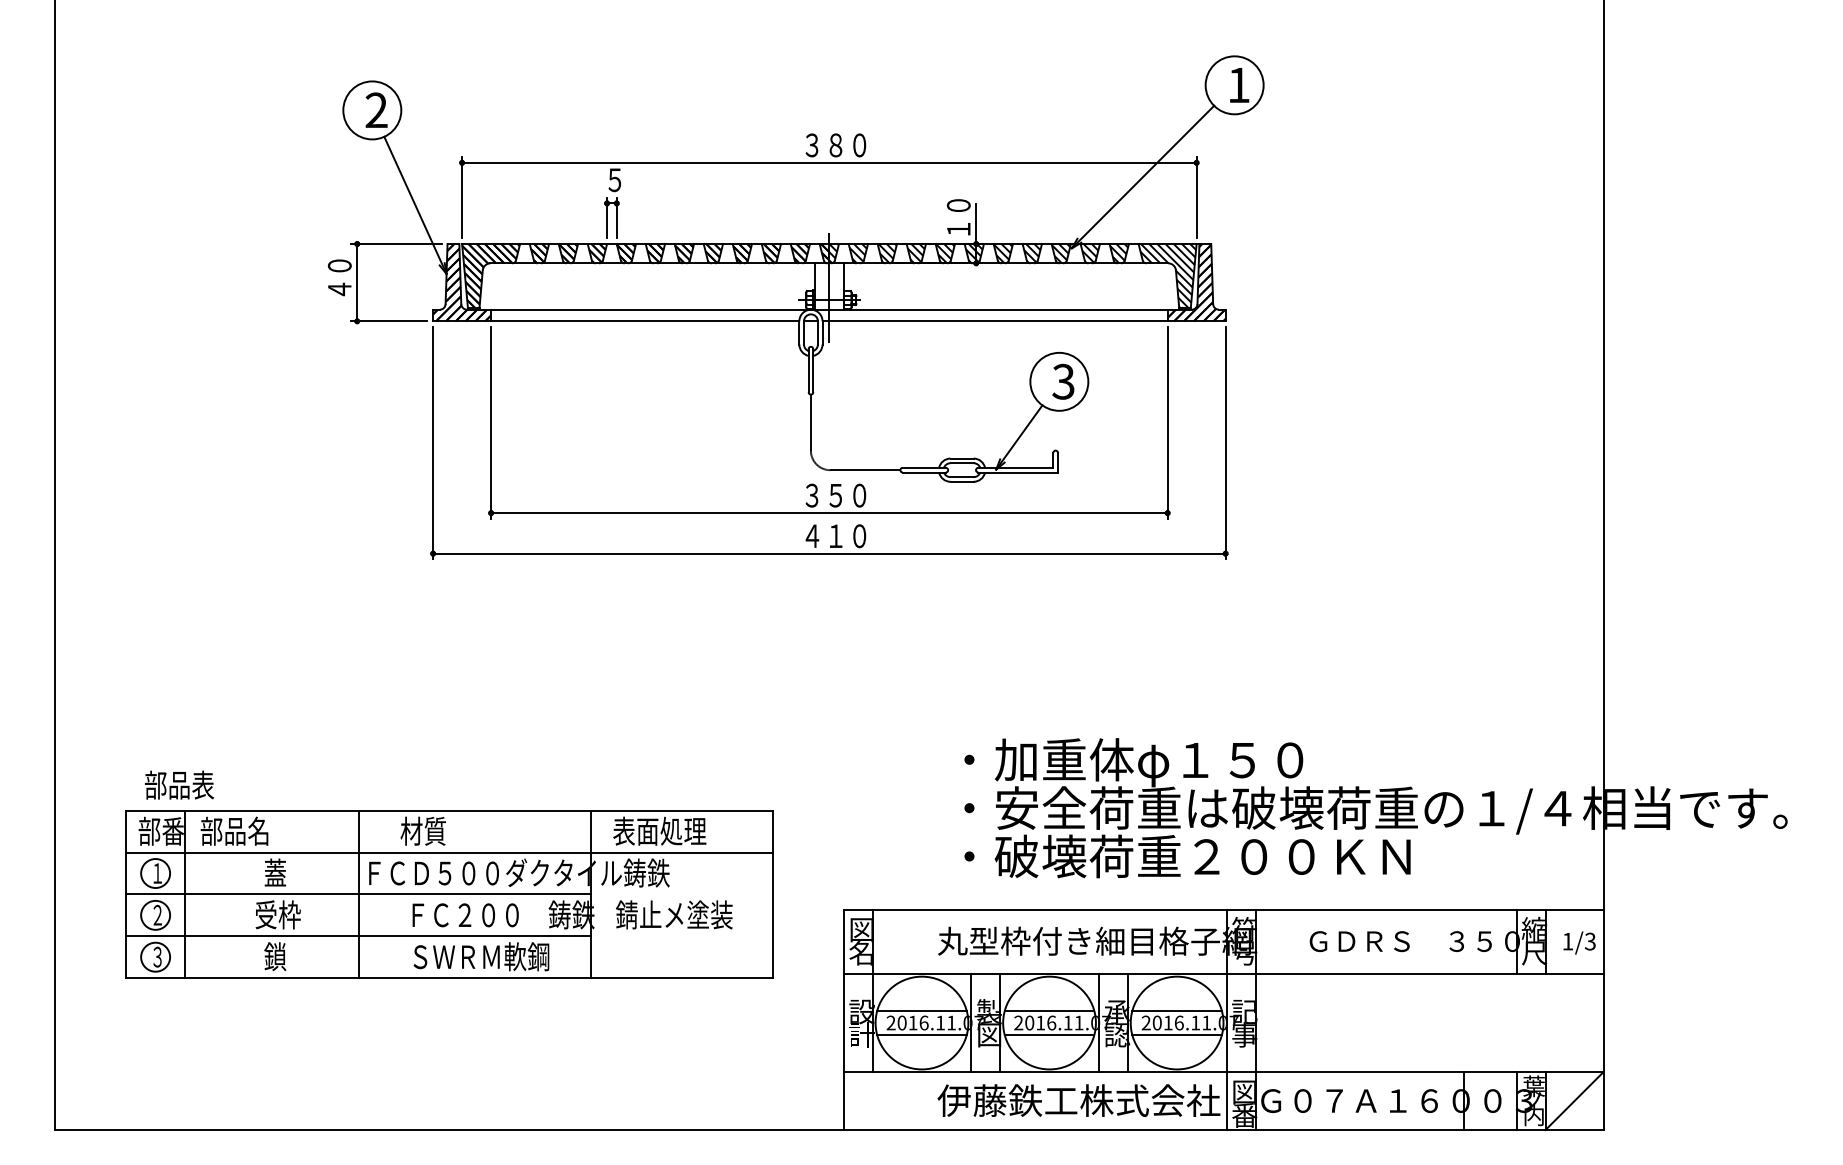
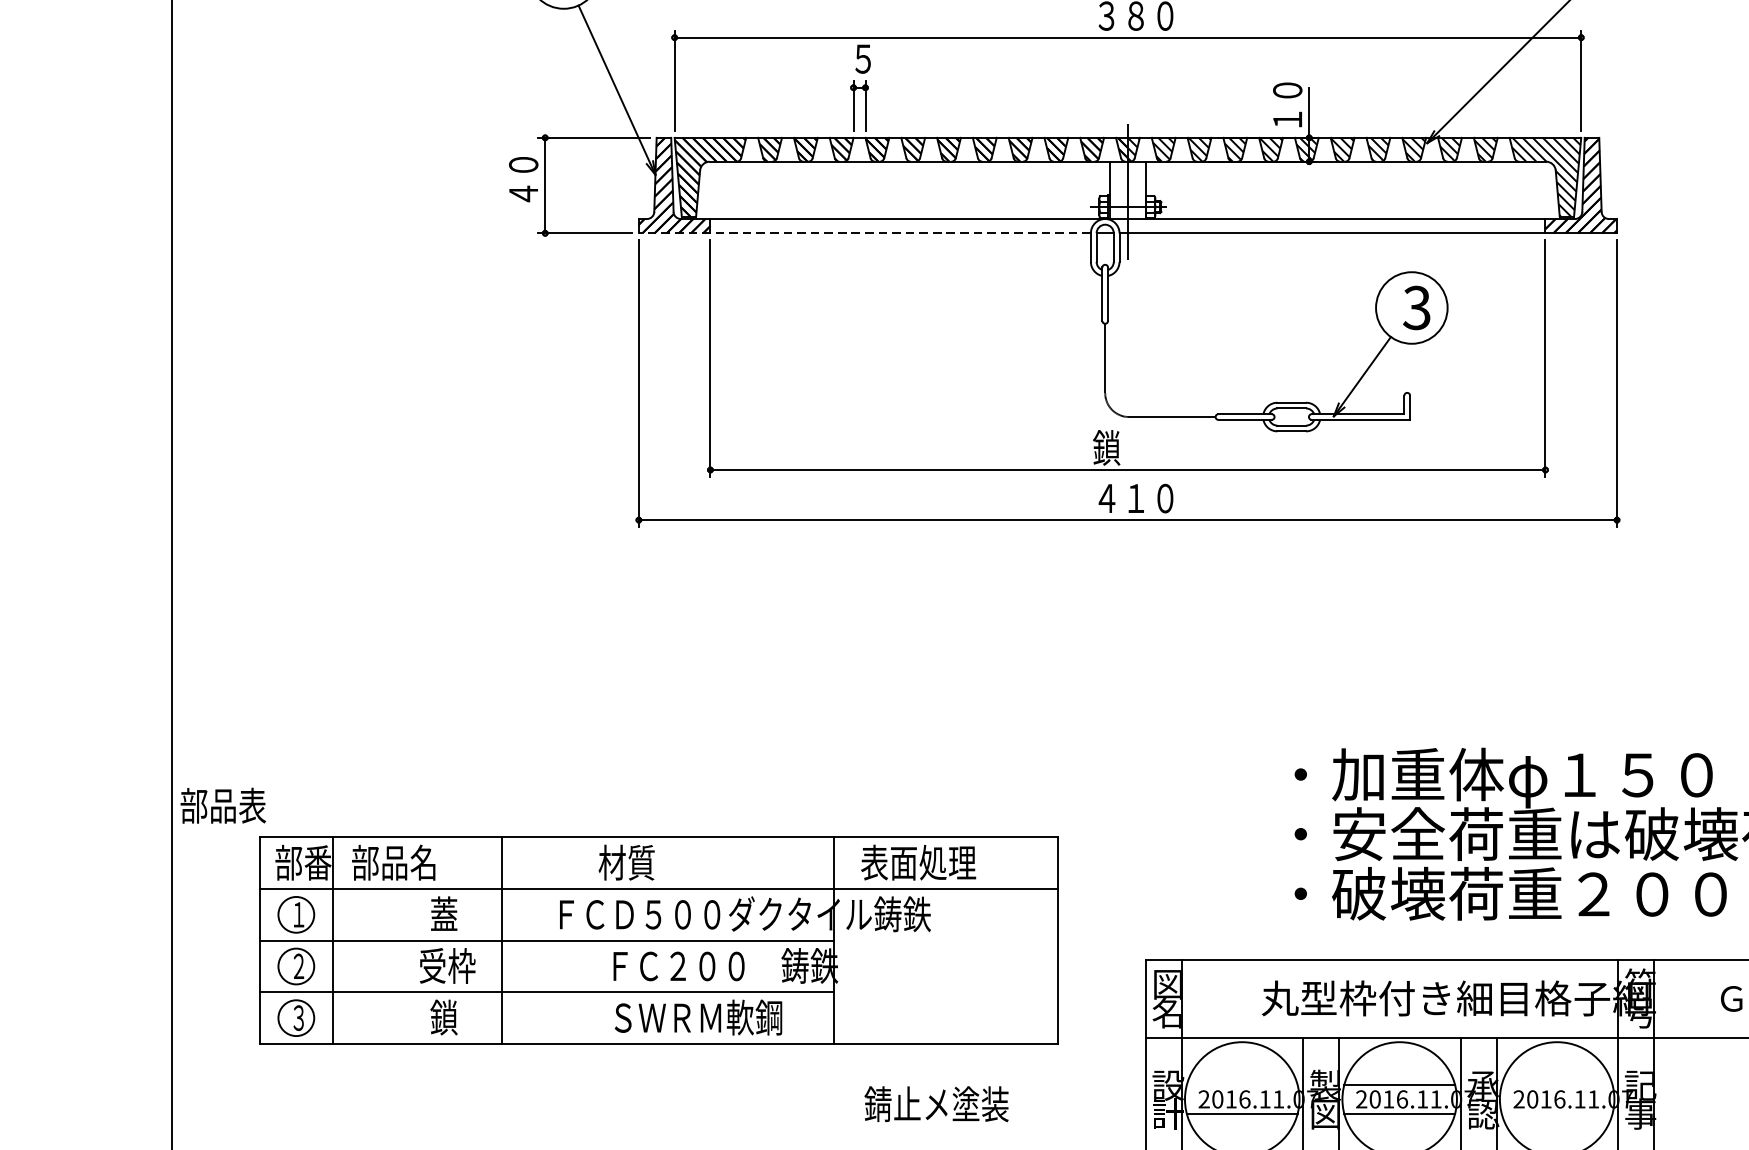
line: (615, 321) -> (863, 233), solid -> dashed
text: (833, 494) -> (1133, 447), ３５０ -> 鎖
text: (179, 784) -> (223, 804), moved
line: (359, 894) -> (502, 940), moved
text: (674, 914) -> (936, 1103), moved
line: (921, 1011) -> (1241, 1085), removed
line: (1177, 1011) -> (1557, 1085), removed
line: (1177, 1034) -> (1557, 1113), removed

